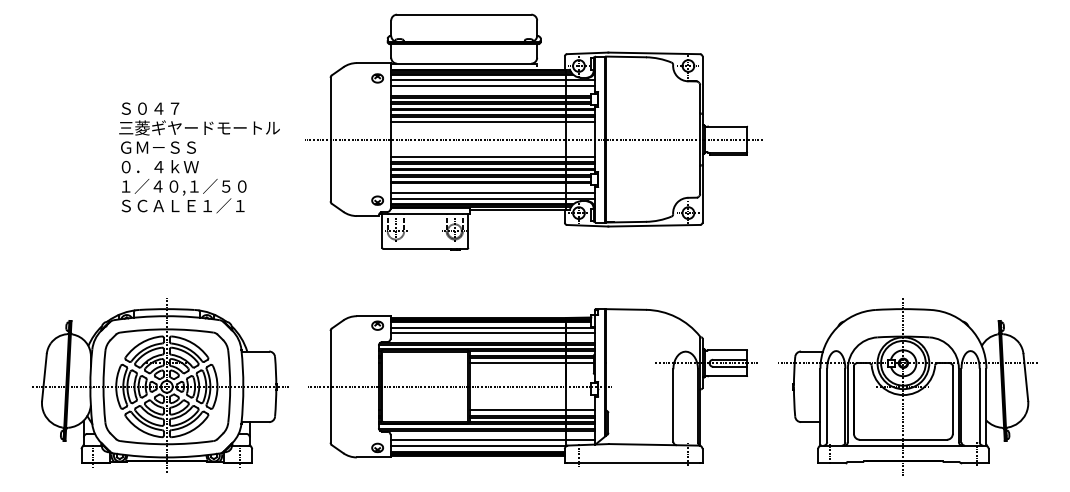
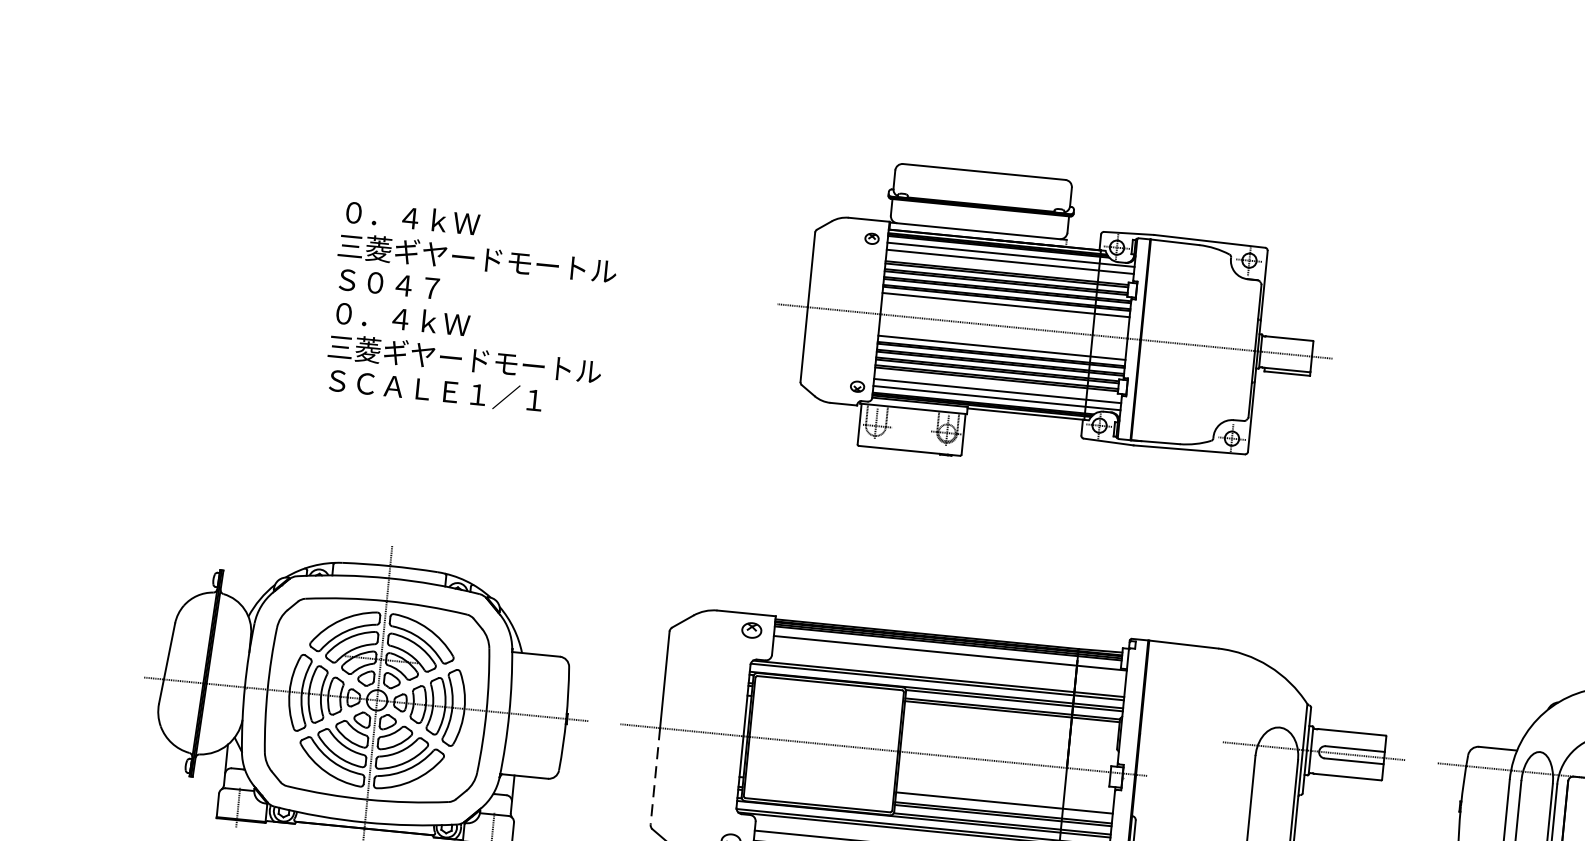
text: (159, 107) -> (411, 216), Ｓ０４７ -> ０．４ｋＷ
part: (533, 131) -> (1054, 321), size x0.7
text: (158, 147) -> (403, 285), ＧＭ－ＳＳ -> Ｓ０４７
text: (197, 186) -> (464, 359), １／４０,１／５０ -> 三菱ギヤードモートル
line: (492, 333) -> (948, 663), removed
line: (531, 363) -> (1011, 721), removed
line: (330, 414) -> (655, 775), solid -> dashed

